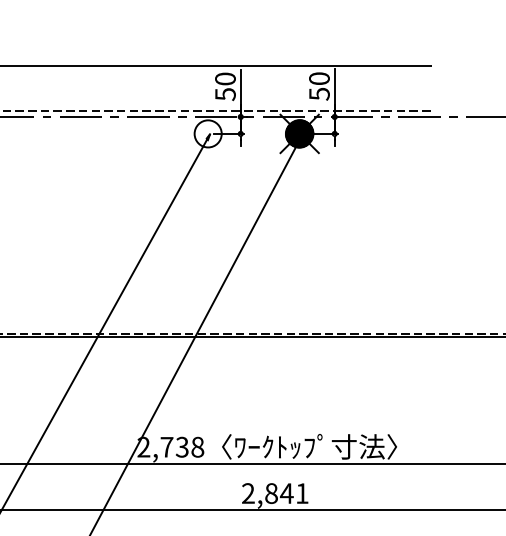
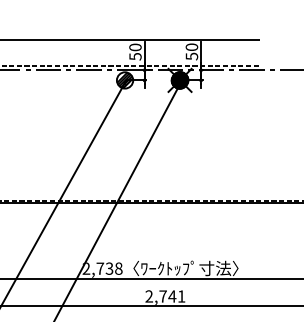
hatch: (208, 134) -> (125, 80), added
text: (270, 493) -> (162, 296), 2,841 -> 2,741

